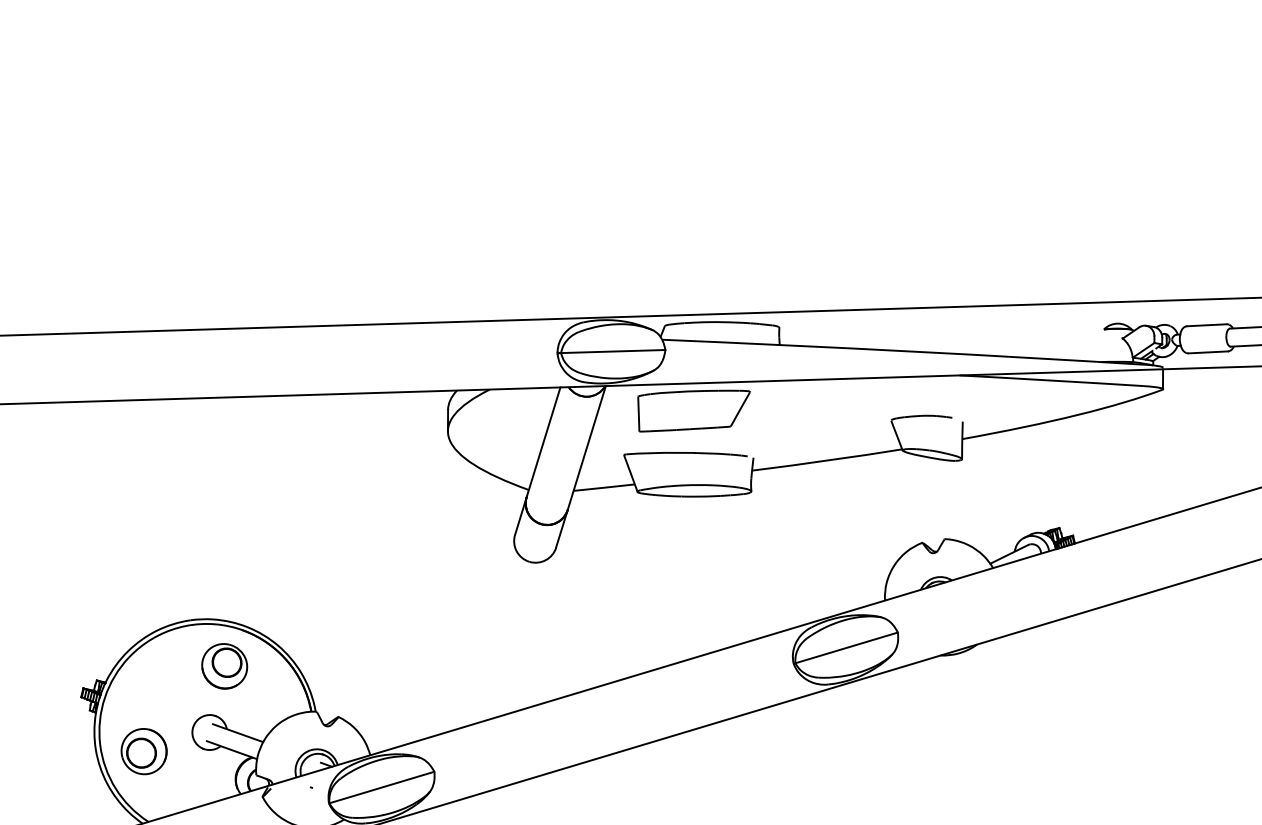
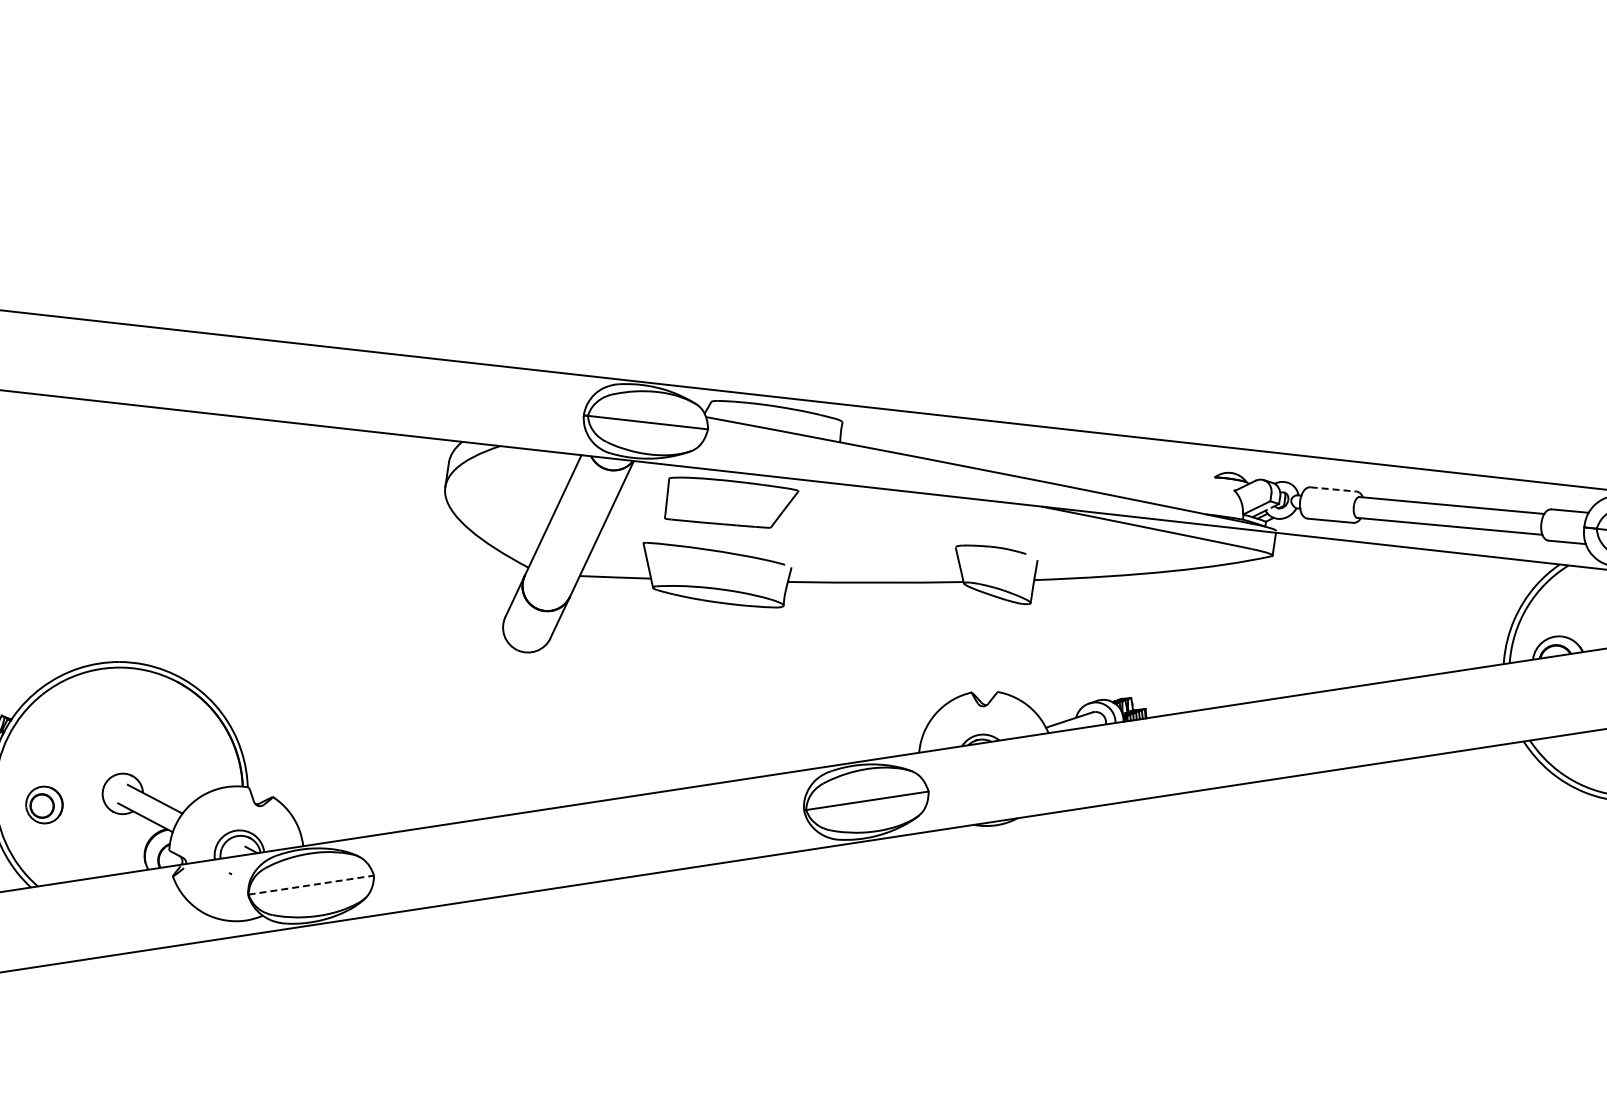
line: (1206, 325) -> (1333, 489), solid -> dashed
part: (224, 666) -> (150, 720), removed
part: (144, 751) -> (44, 804), size x0.7
line: (382, 787) -> (311, 885), solid -> dashed

